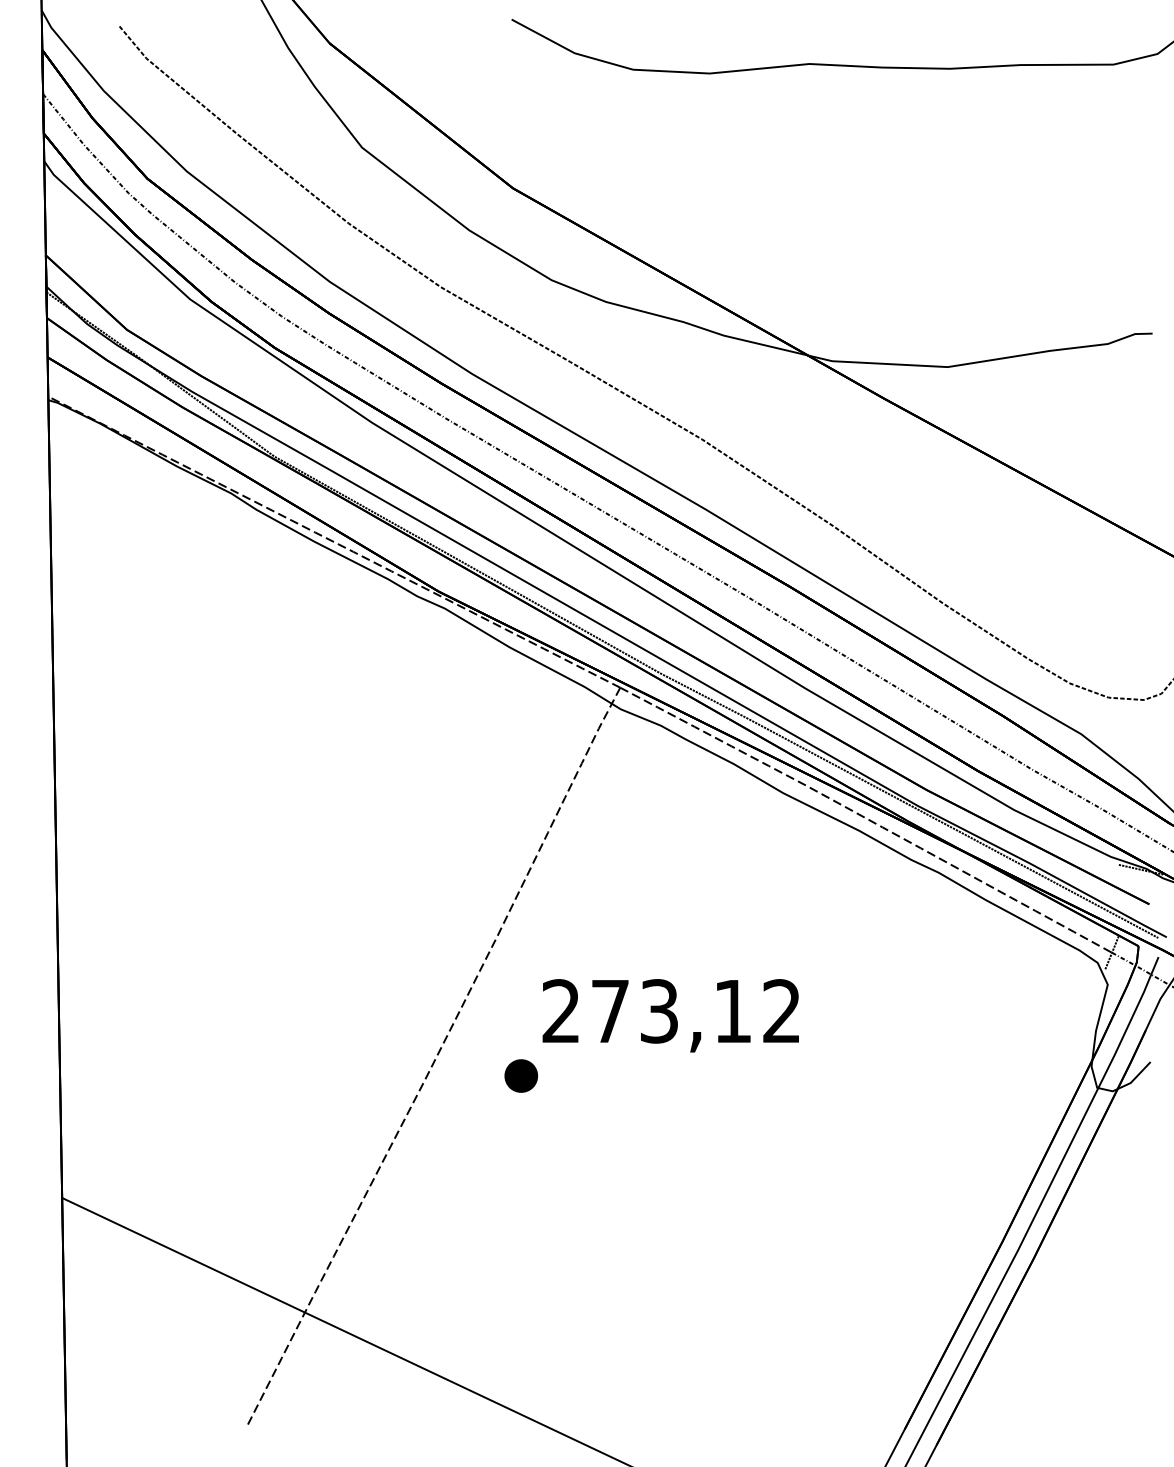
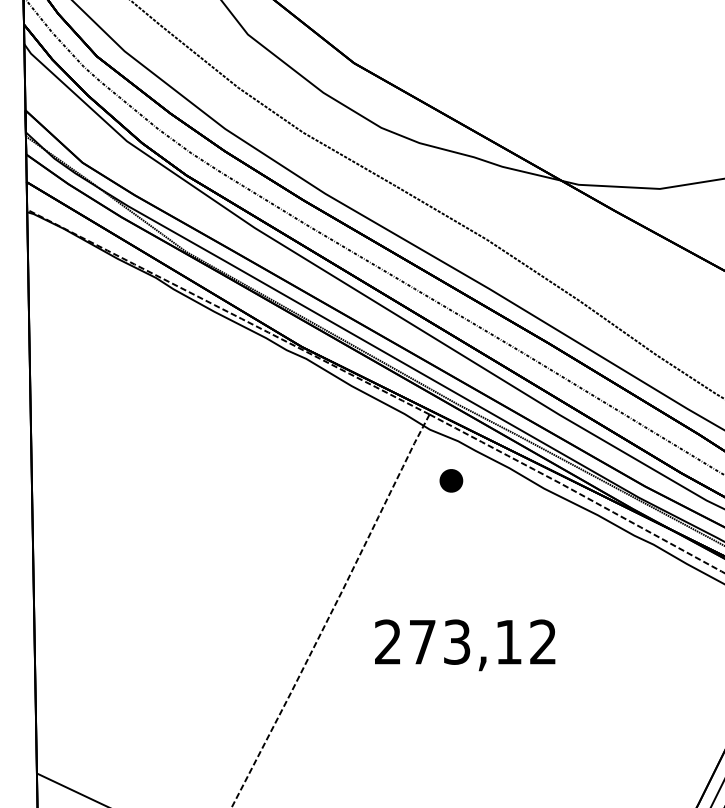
part: (520, 1075) -> (450, 480), moved

